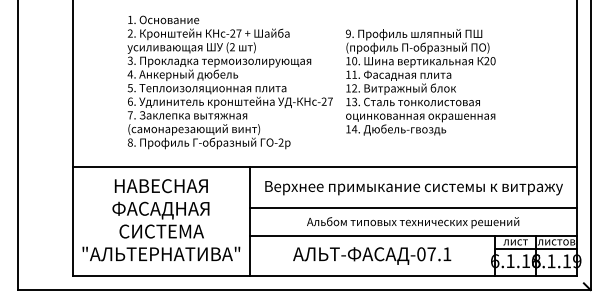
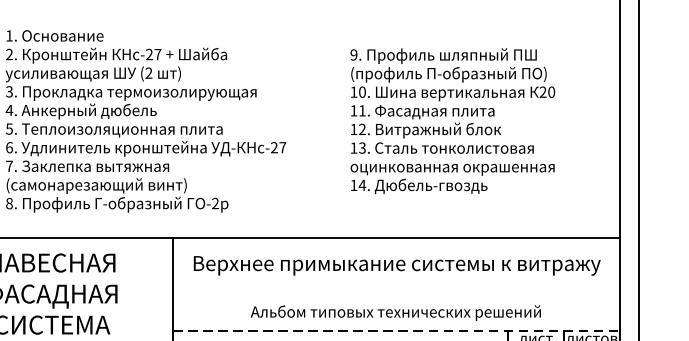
text: (420, 82) -> (452, 121), moved
line: (413, 208) -> (396, 293), removed
line: (413, 235) -> (396, 330), solid -> dashed

